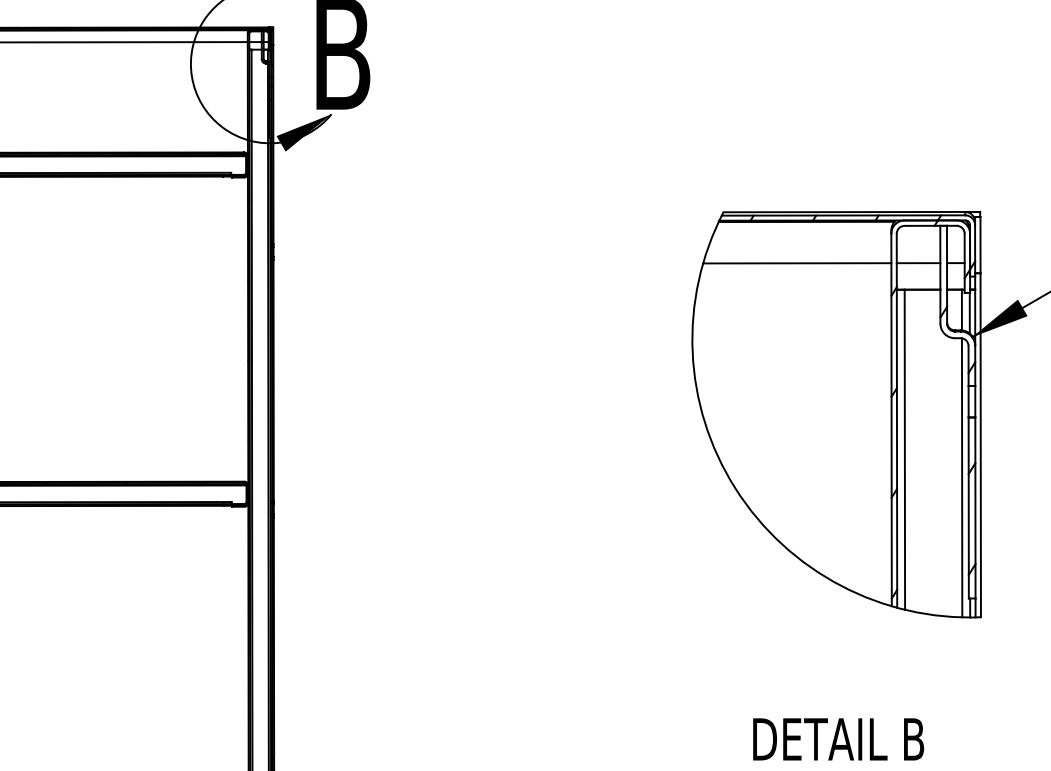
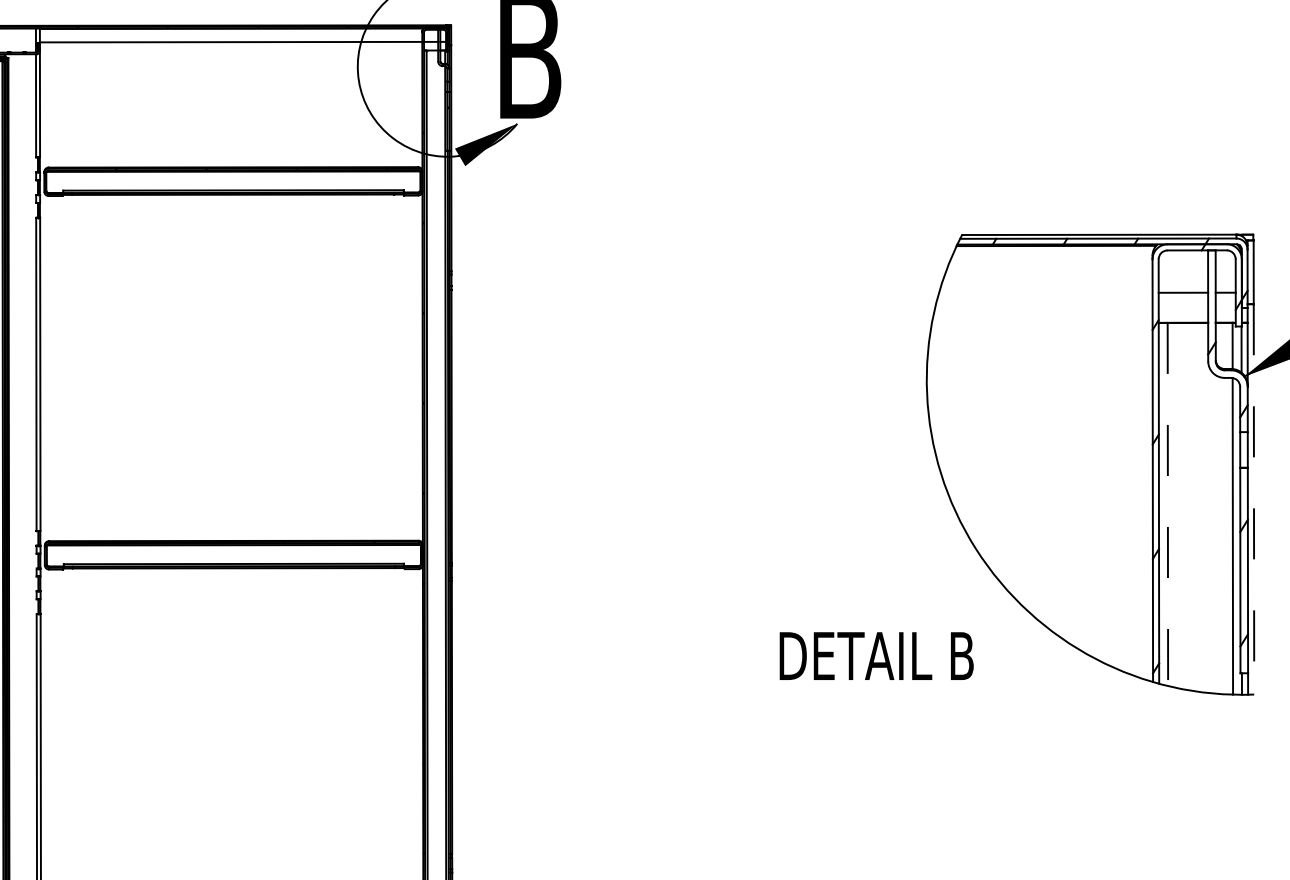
line: (797, 262) -> (1045, 292), removed
line: (980, 445) -> (1253, 499), solid -> dashed
line: (904, 449) -> (1167, 504), solid -> dashed
text: (838, 738) -> (876, 655), moved

